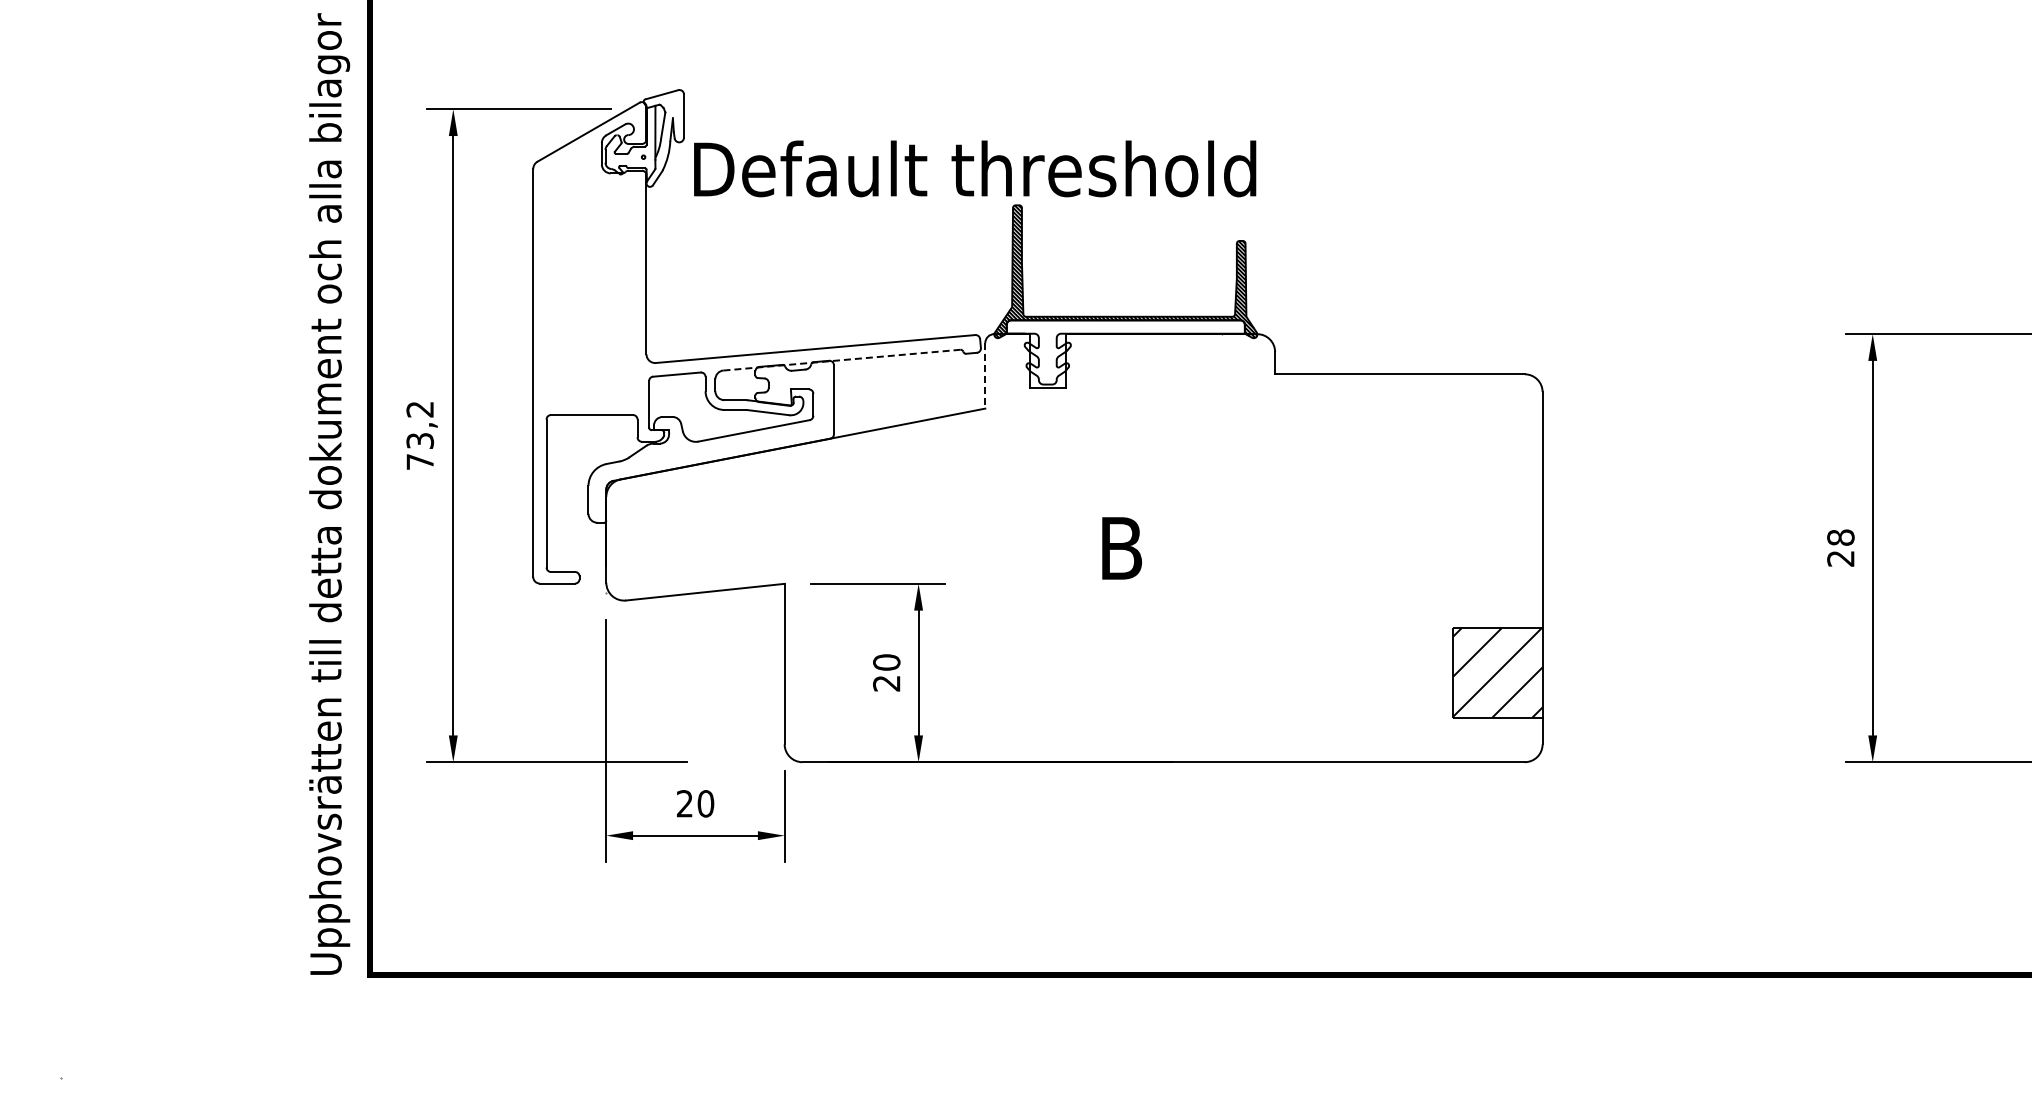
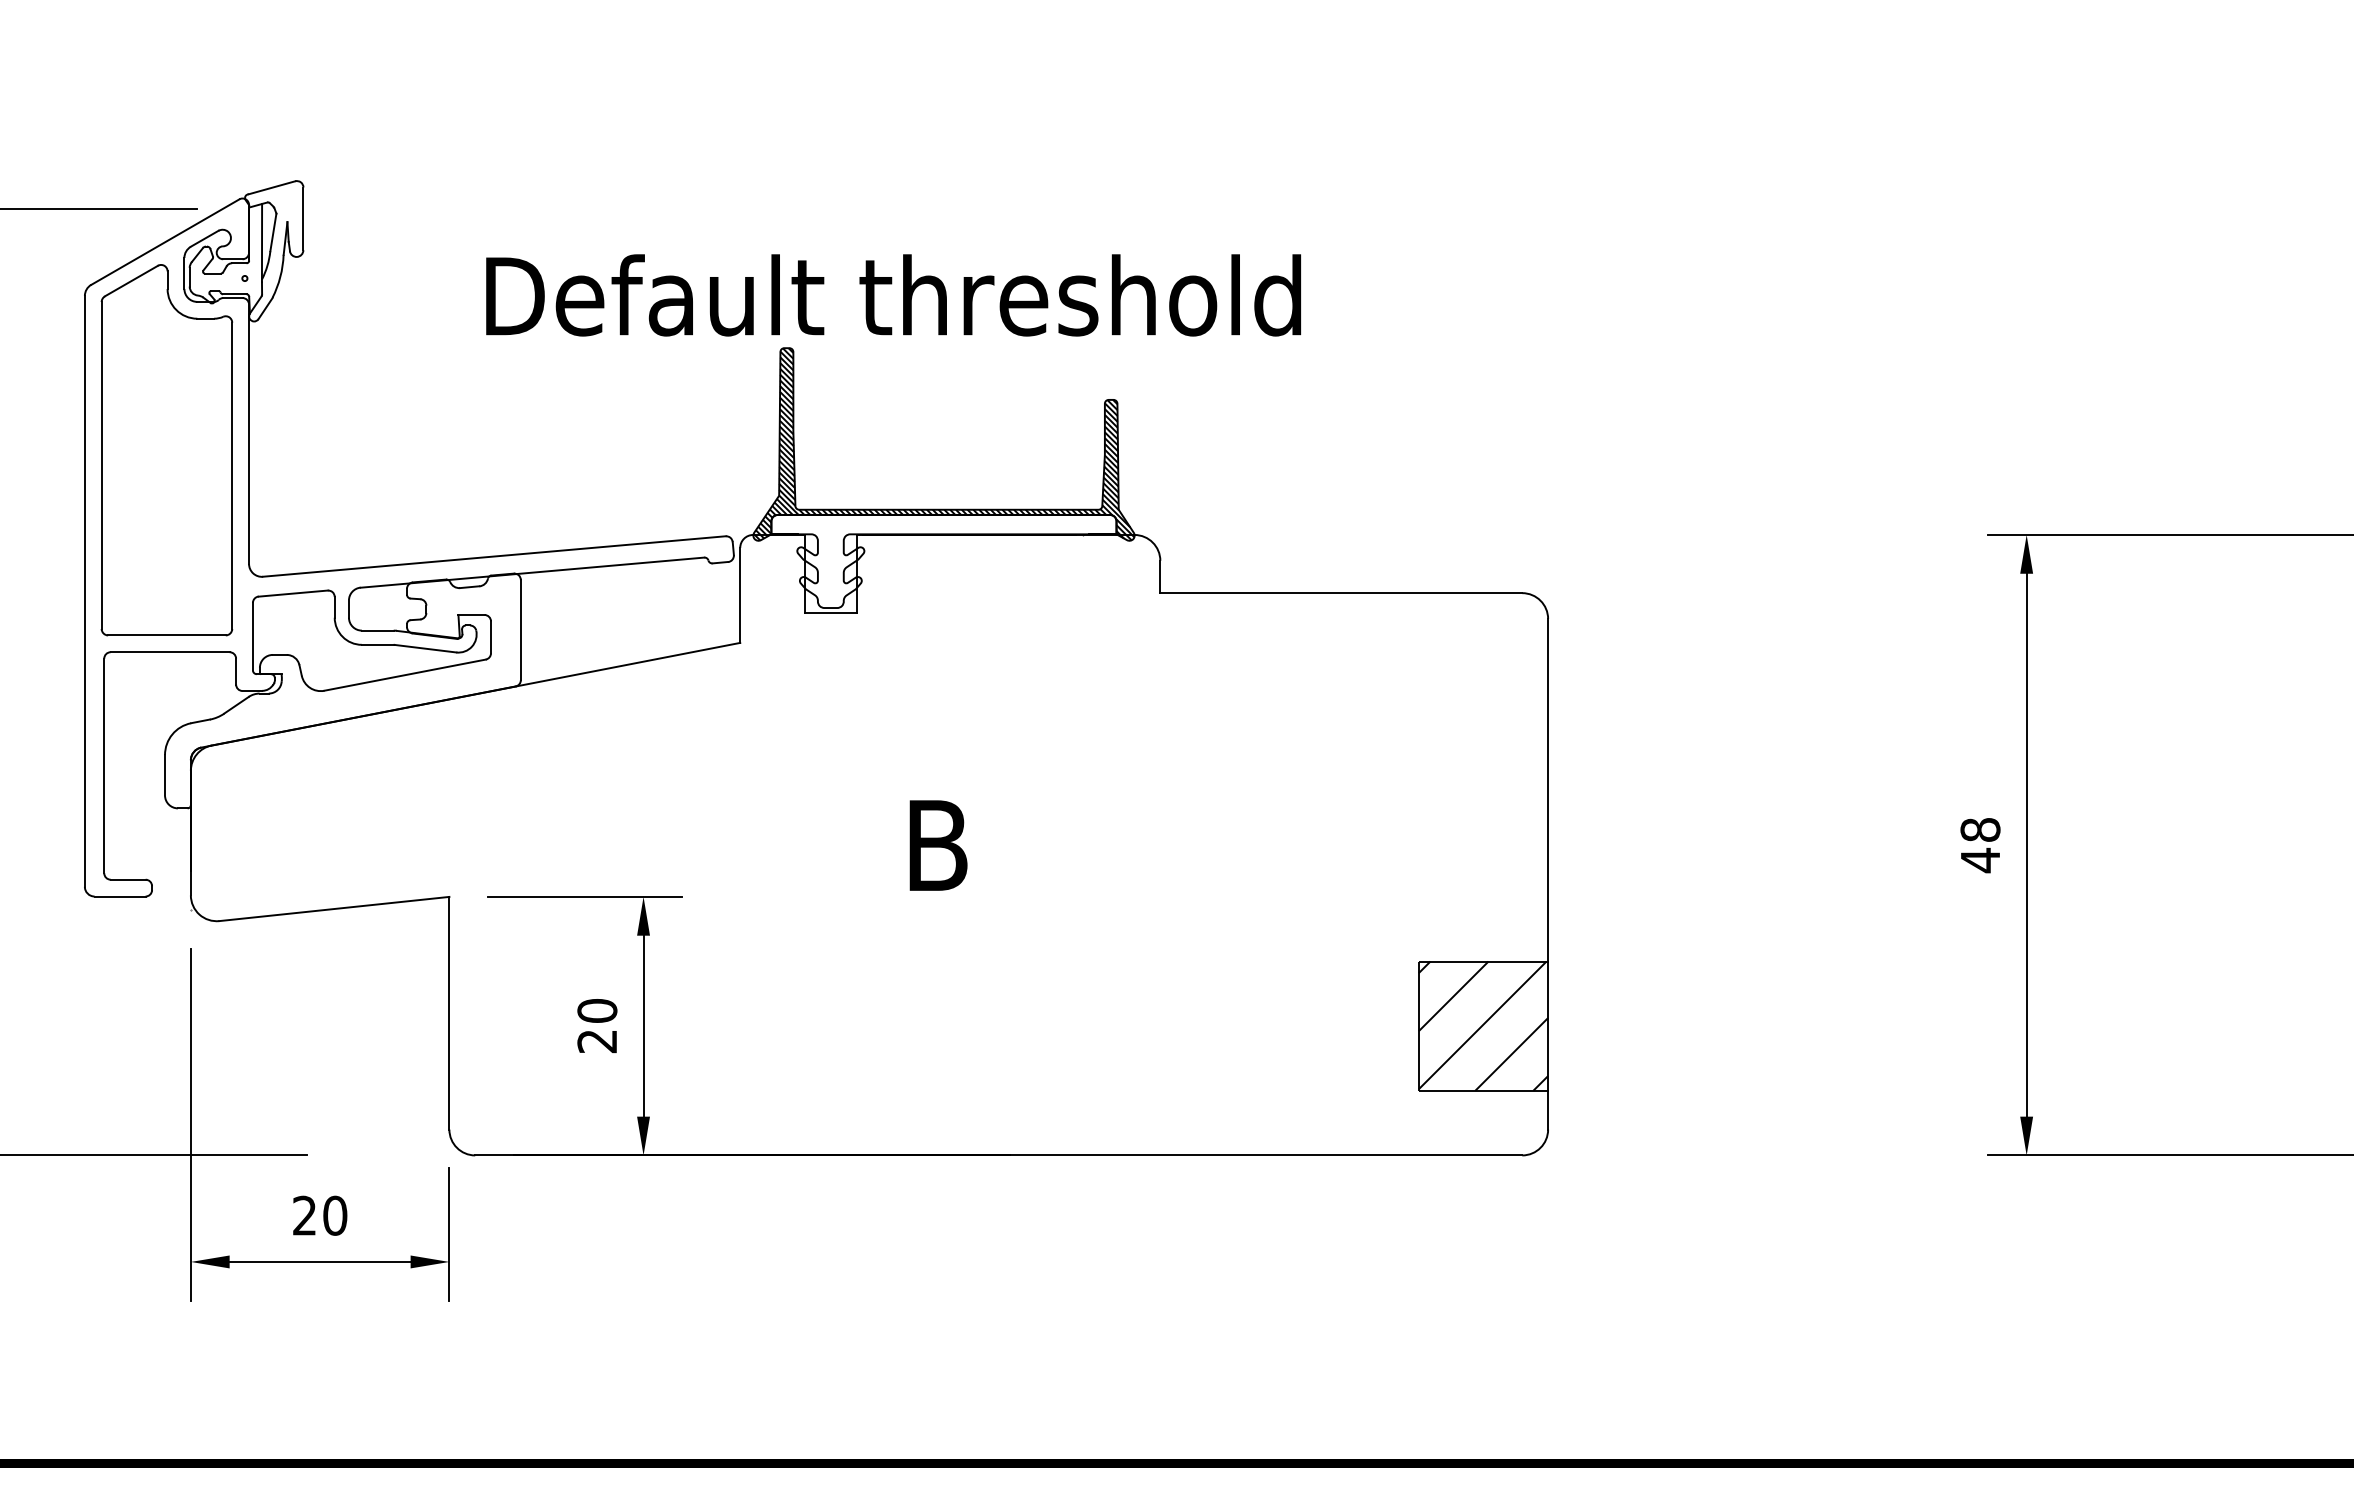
text: (975, 168) -> (894, 294), moved
part: (589, 275) -> (166, 449), added
line: (842, 360) -> (533, 573), dashed -> solid
line: (985, 375) -> (740, 594), dashed -> solid
text: (1840, 558) -> (1979, 860), 28 -> 48

